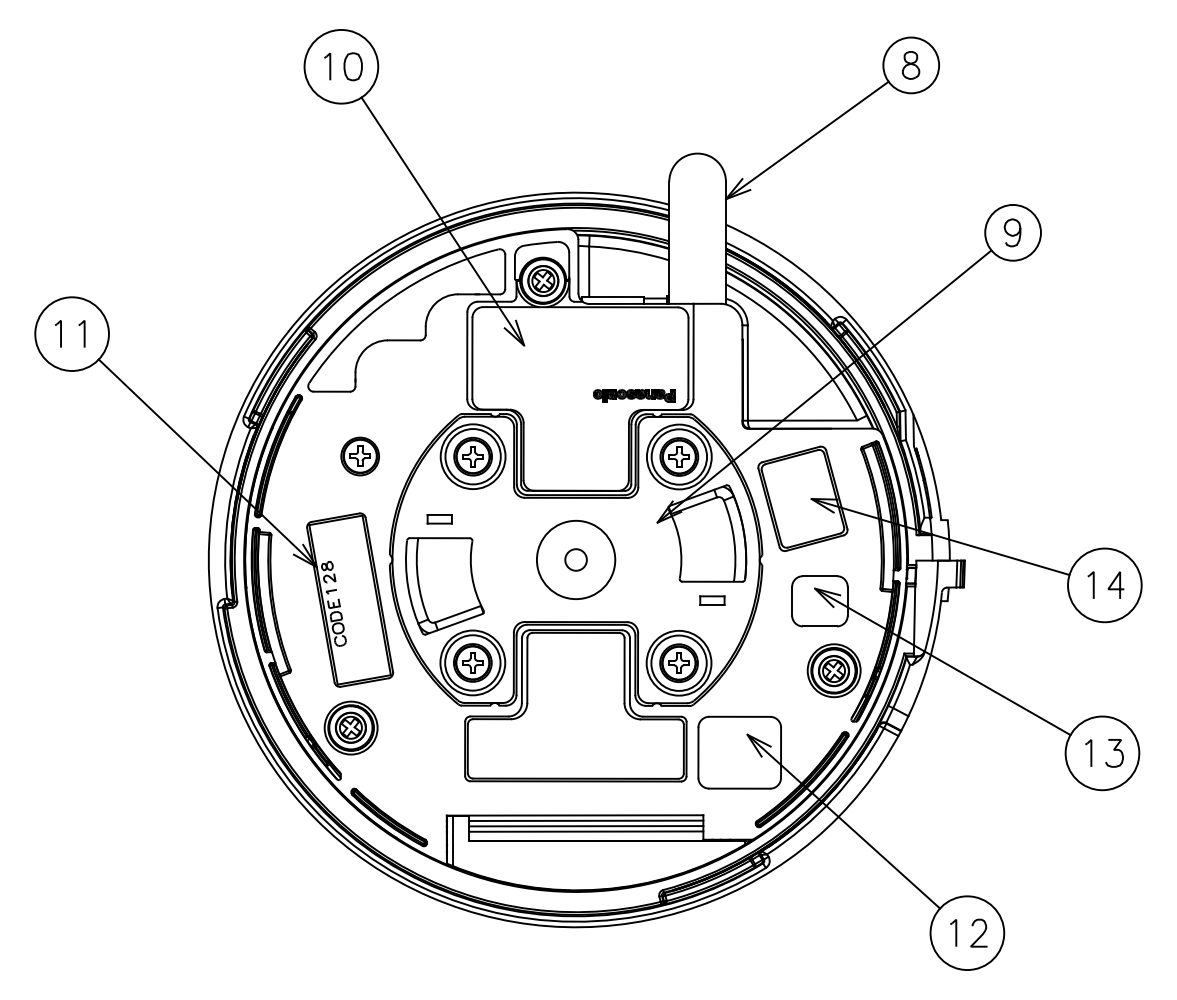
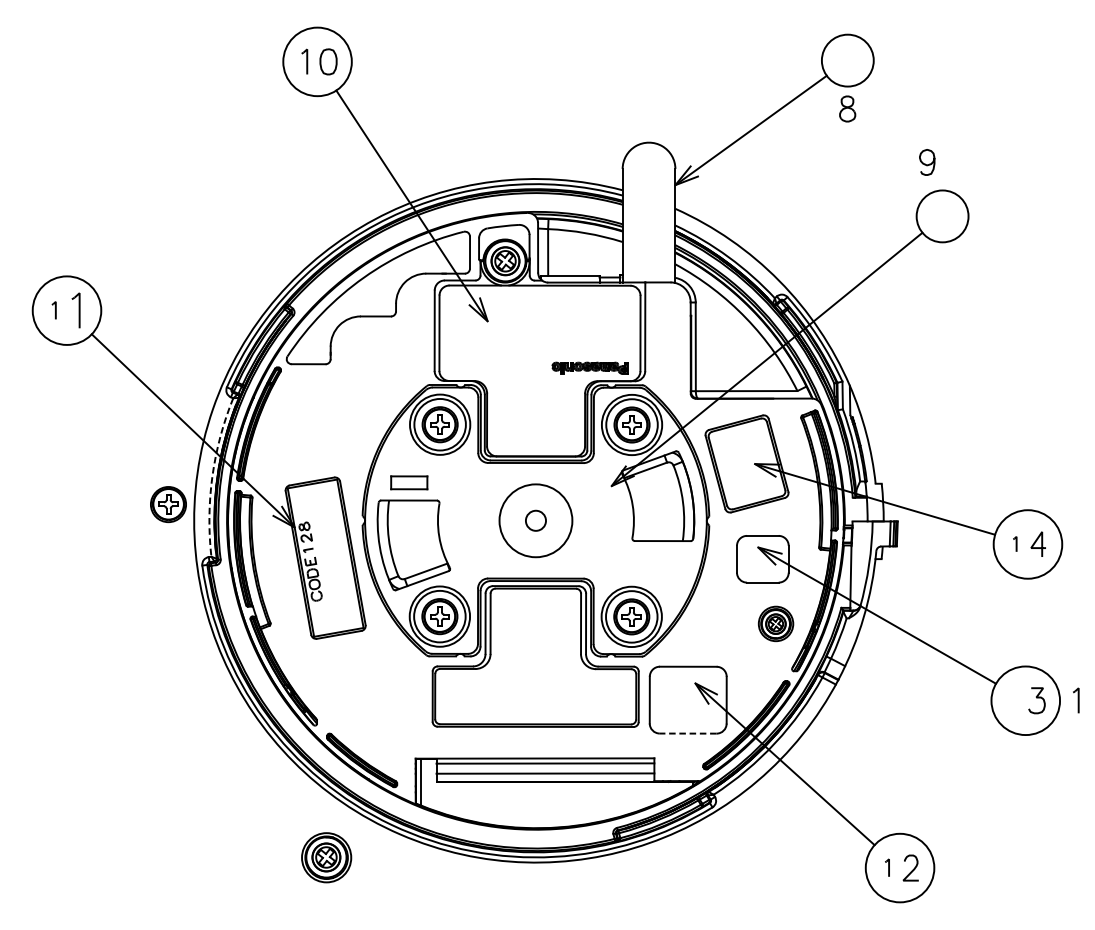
part: (911, 65) -> (848, 109), moved
curve: (1011, 234) -> (926, 163), moved
part: (57, 333) -> (53, 310), size x0.7
part: (81, 333) -> (75, 310), size x1.4
part: (359, 456) -> (167, 504), moved
arc: (228, 512) -> (212, 476), solid -> dashed
part: (439, 519) -> (408, 483), size x1.6
part: (1090, 584) -> (1014, 543), size x0.6
part: (712, 600) -> (662, 558), removed
part: (833, 670) -> (775, 623), size x0.7
part: (350, 727) -> (326, 857), moved
part: (1088, 752) -> (1076, 699), moved
line: (739, 788) -> (688, 733), solid -> dashed
line: (586, 826) -> (545, 768), removed
part: (953, 932) -> (887, 867), size x0.7

